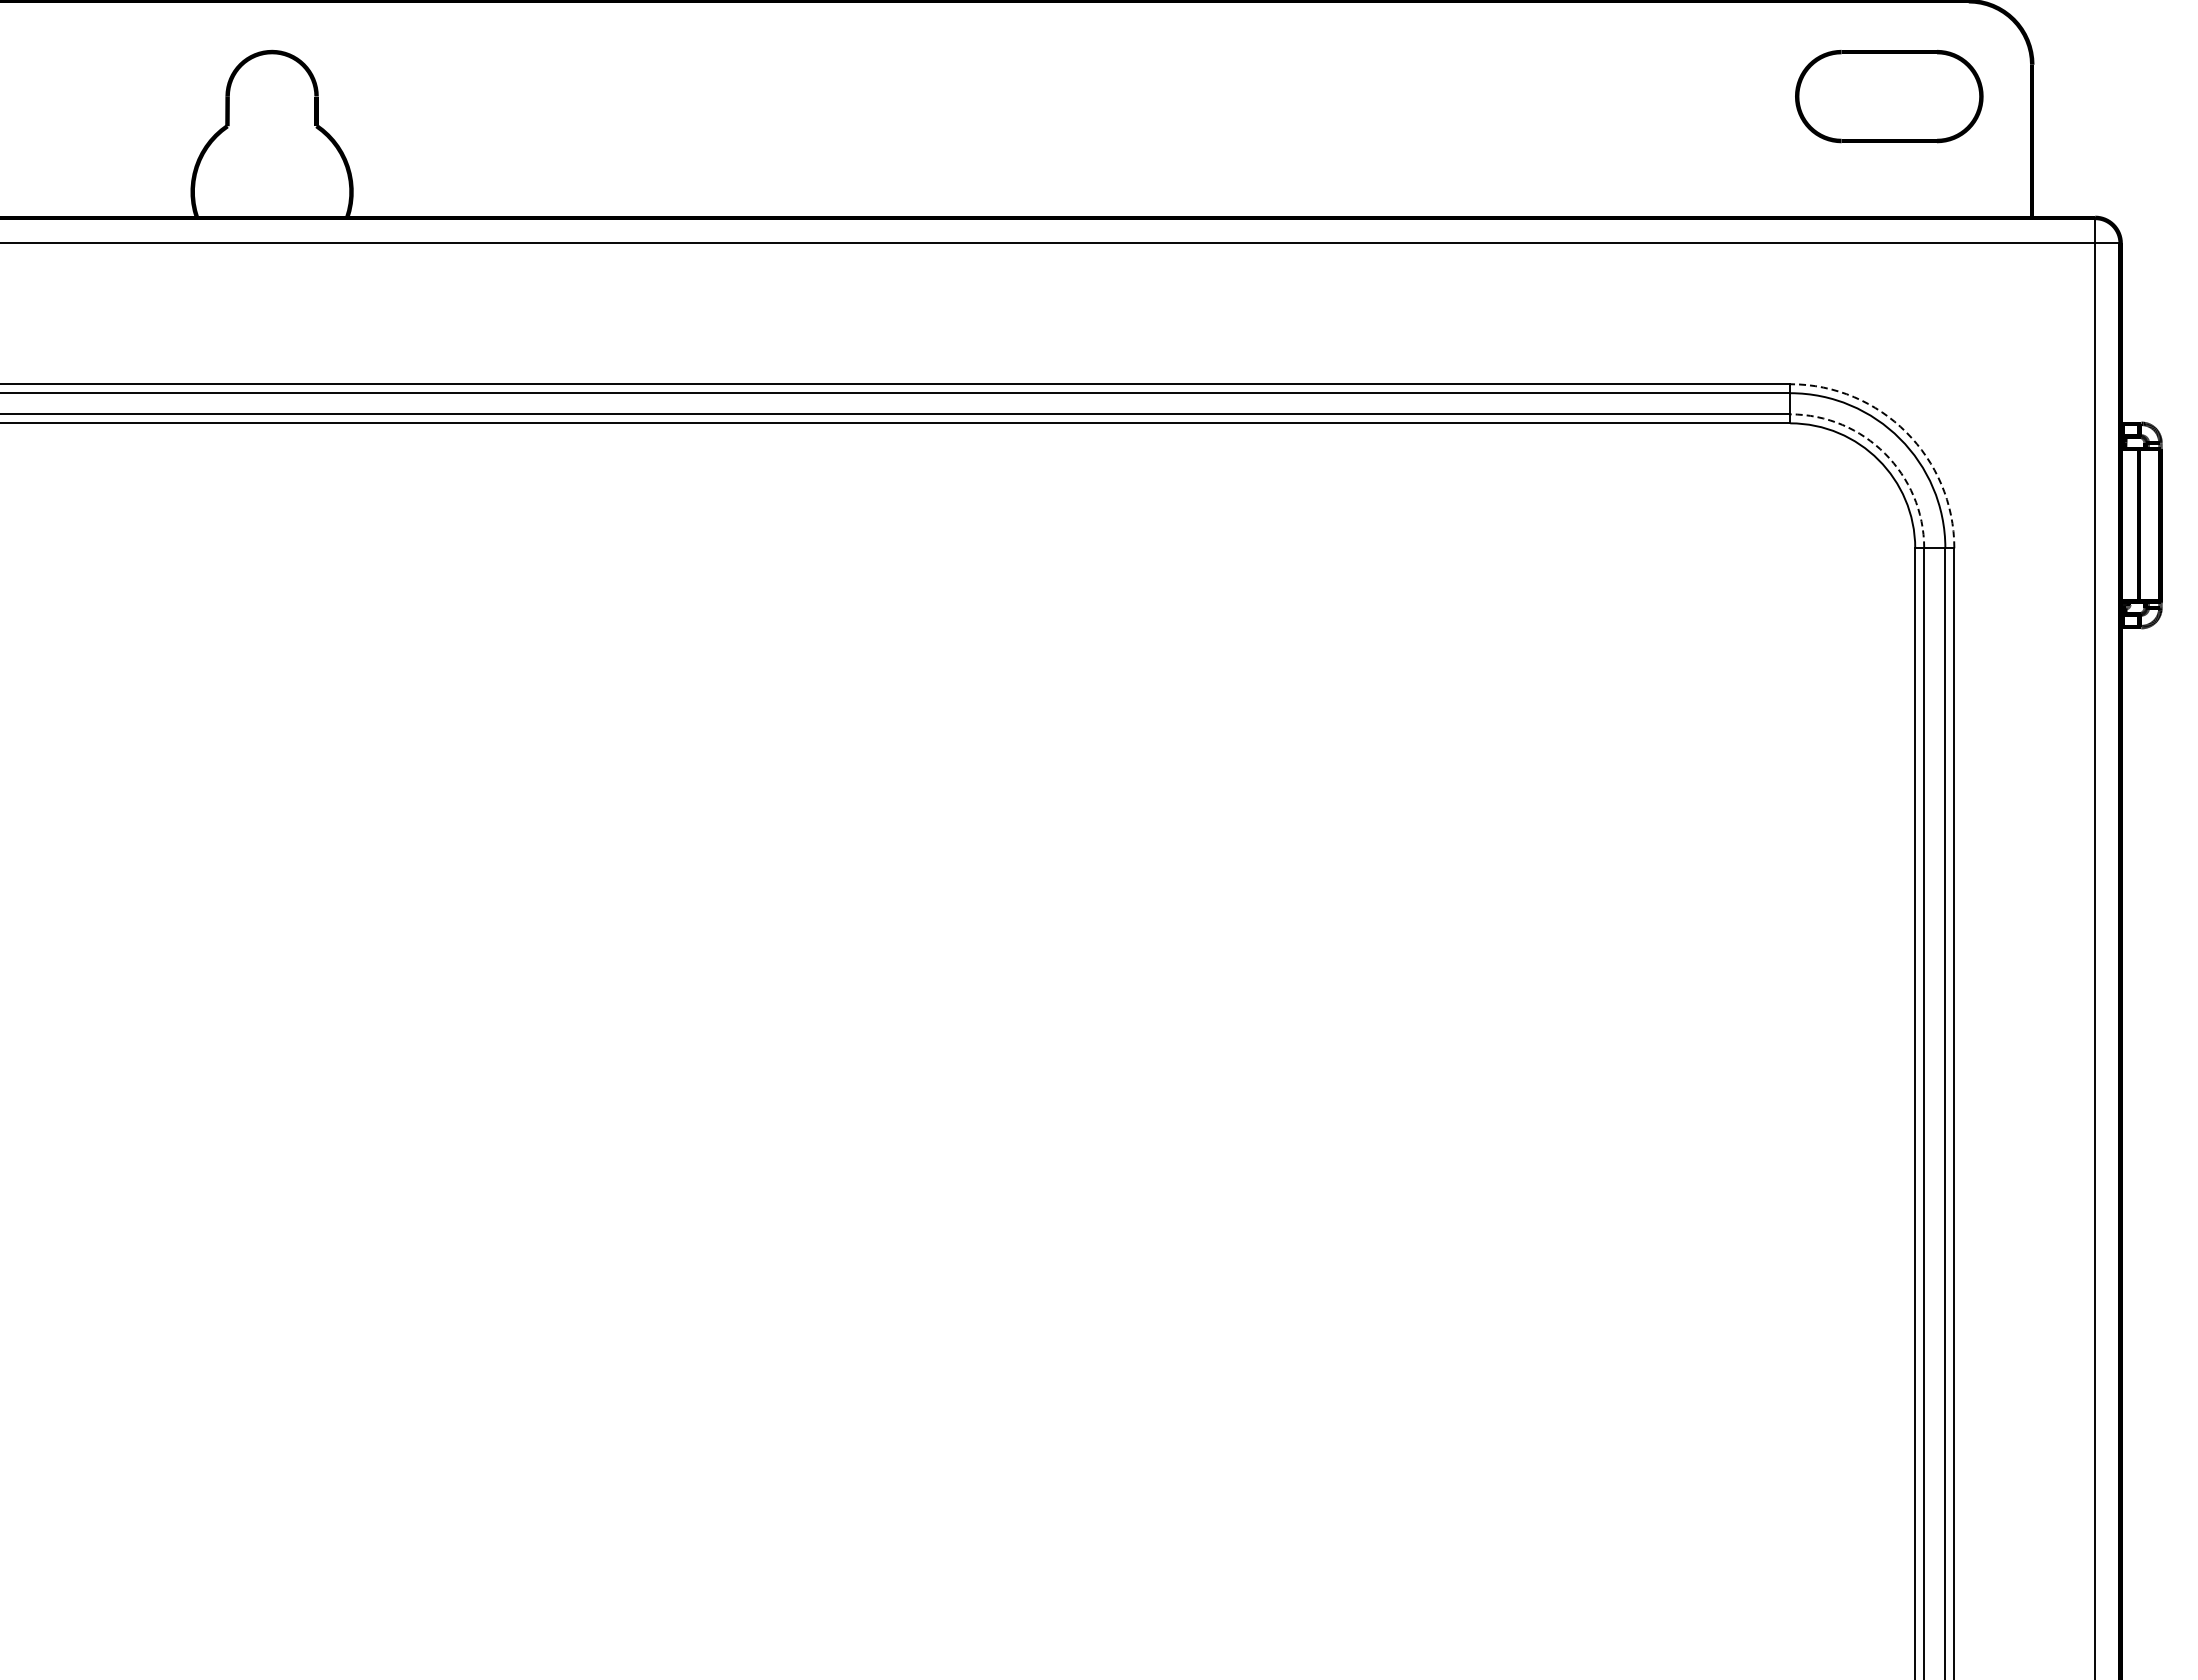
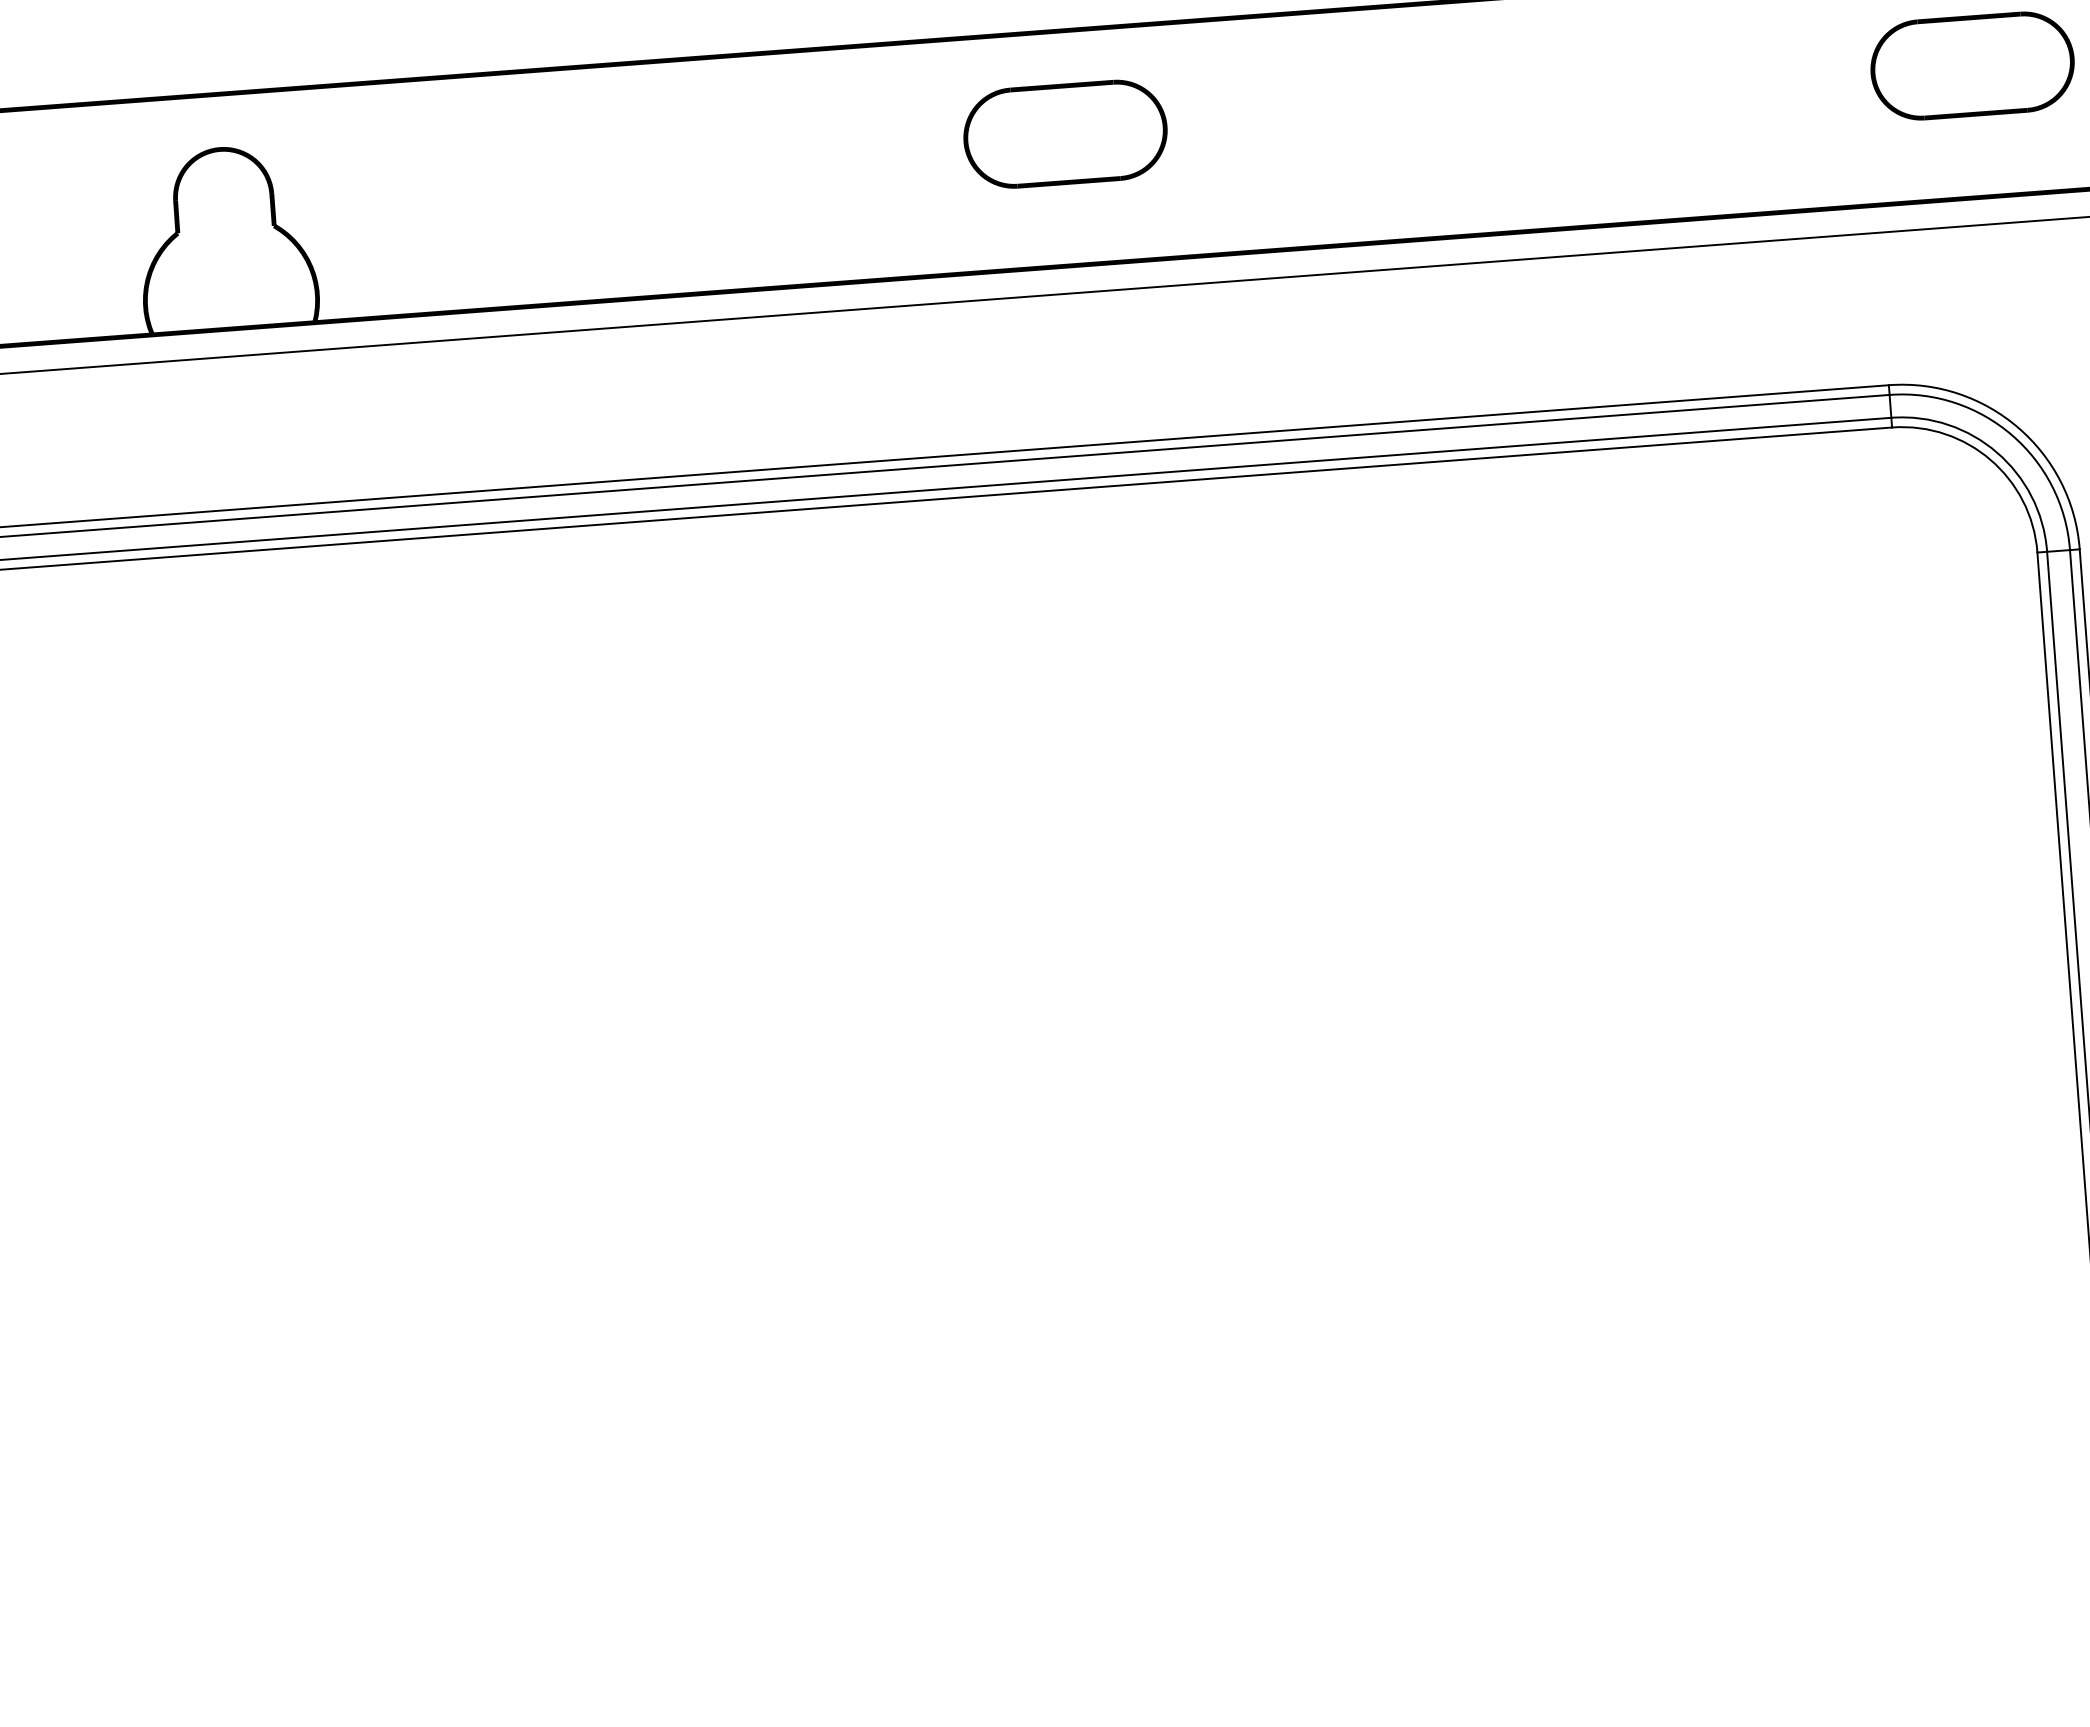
part: (1050, 96) -> (1065, 134), added
arc: (1906, 432) -> (2018, 427), dashed -> solid
arc: (1884, 453) -> (1996, 452), dashed -> solid

